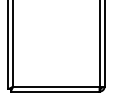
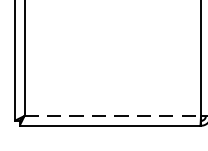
line: (56, 86) -> (112, 115), solid -> dashed

